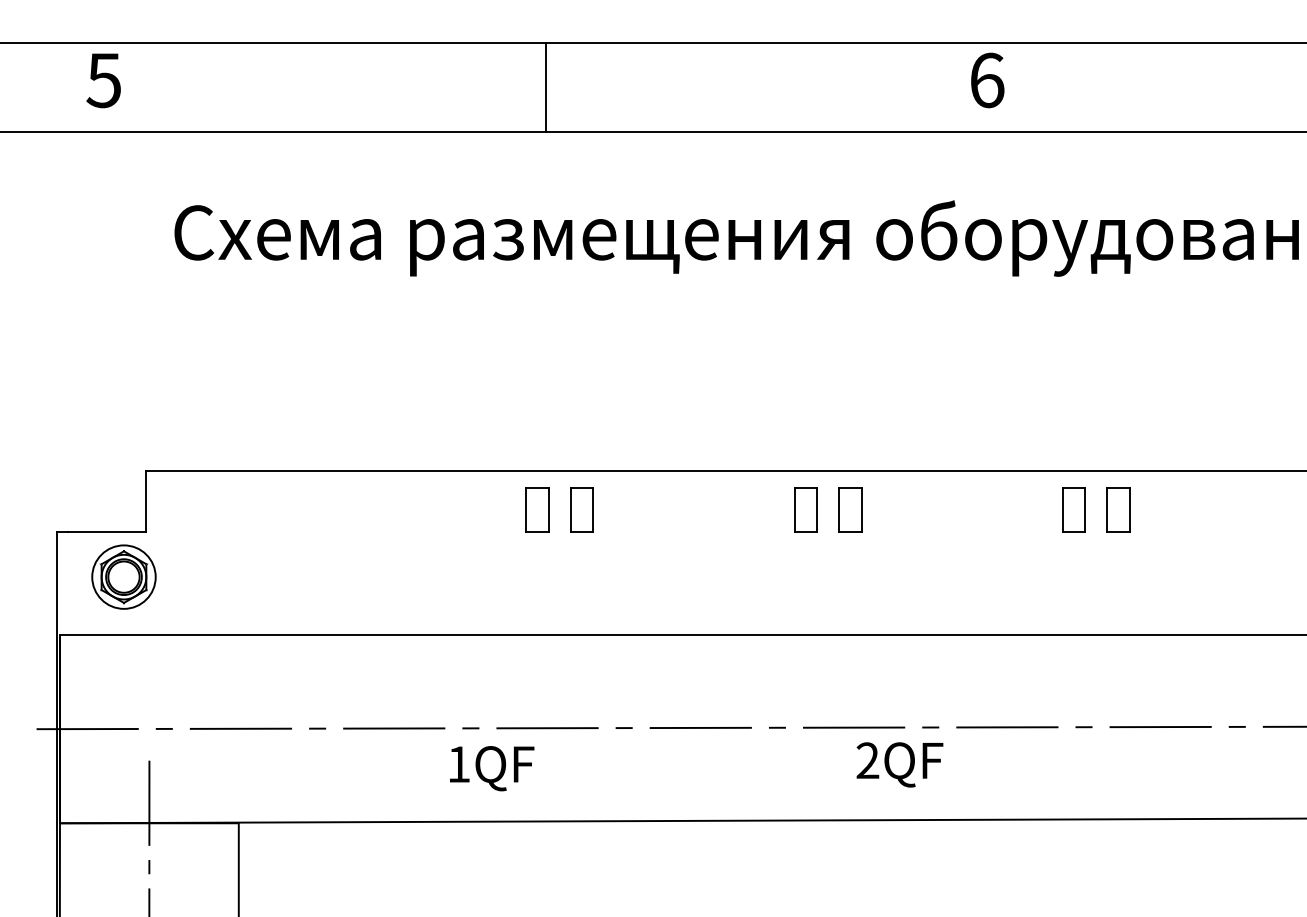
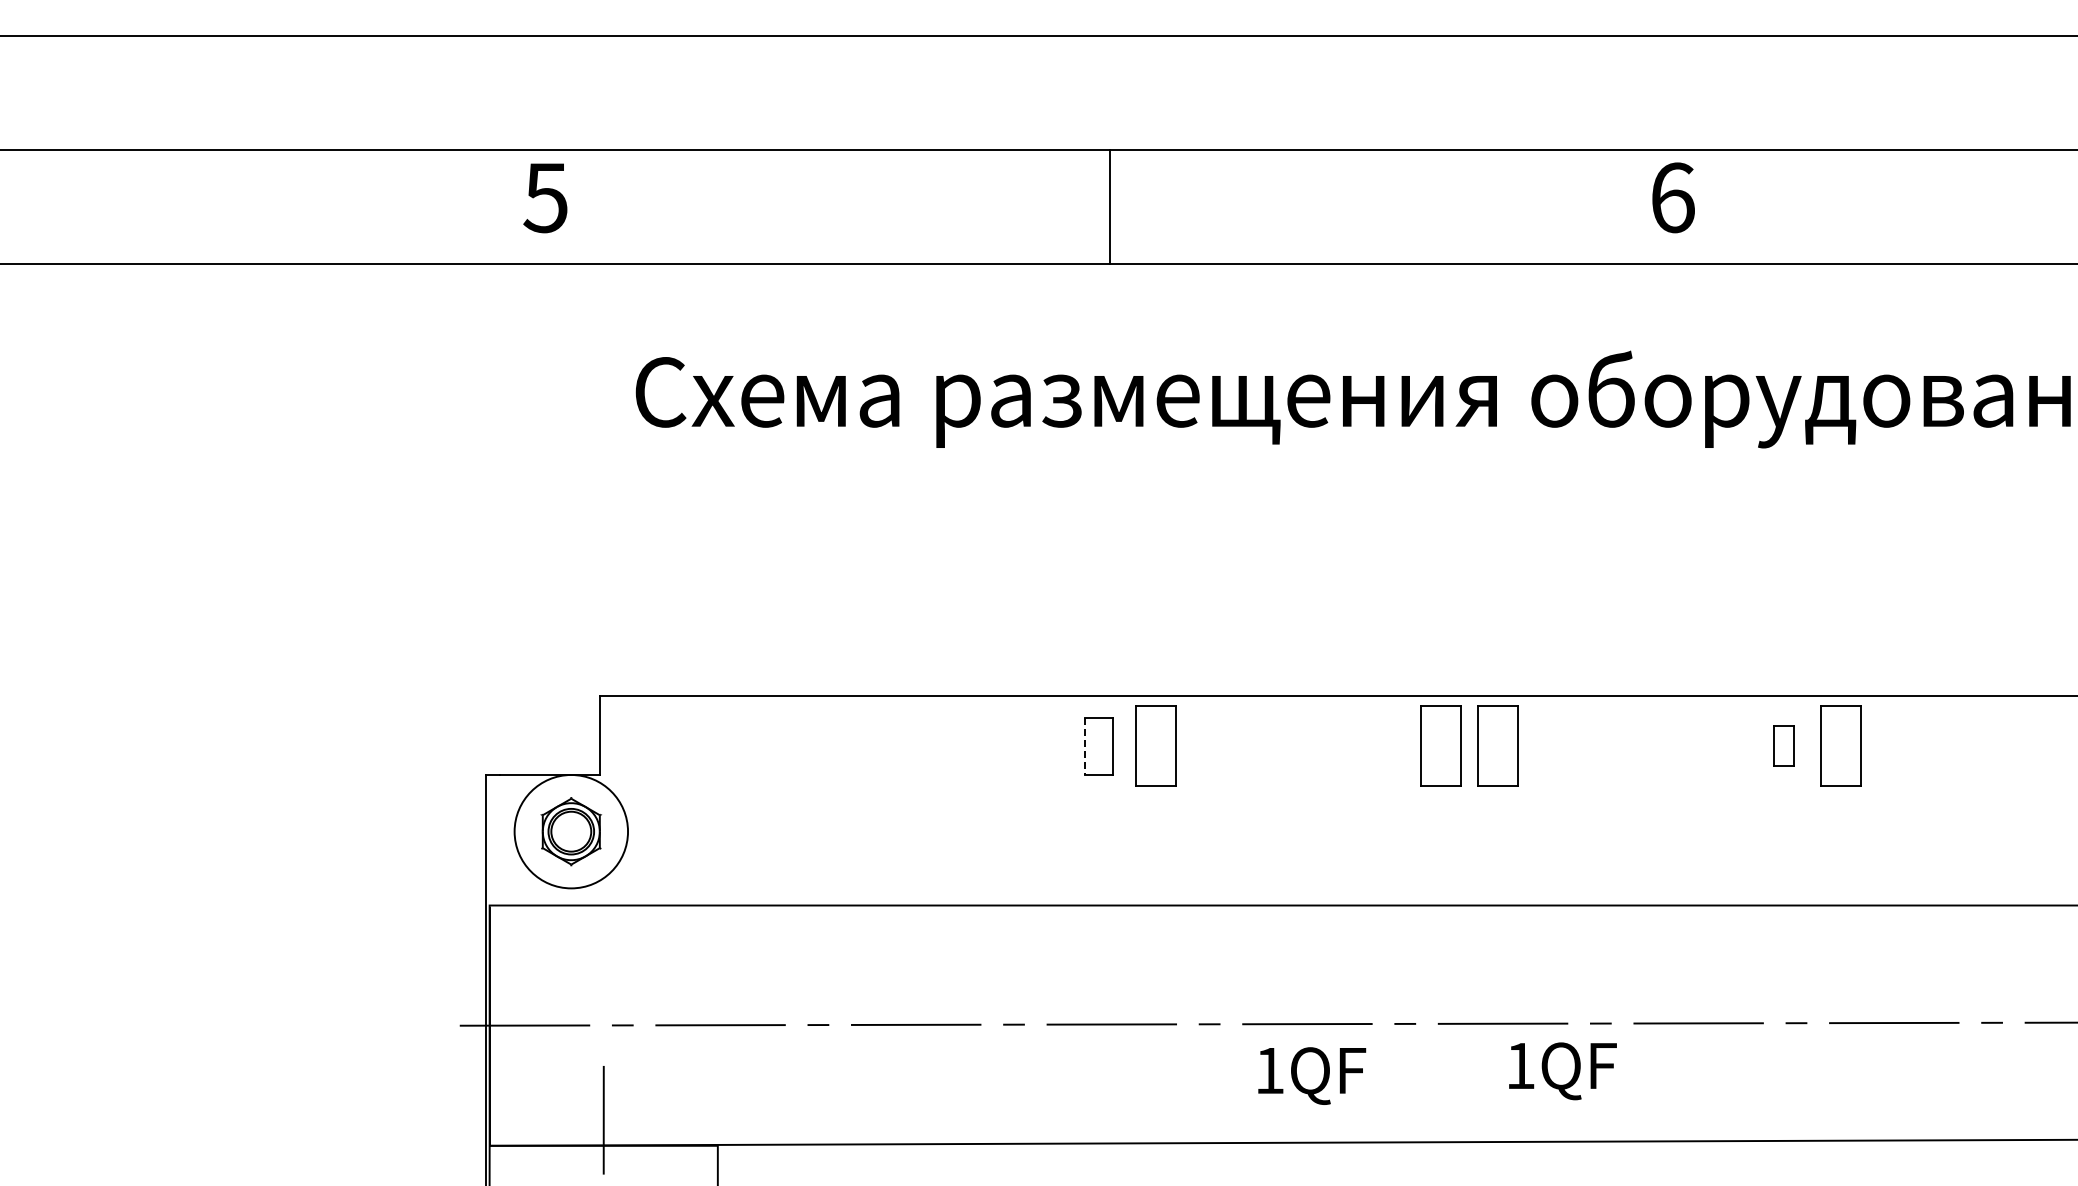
line: (526, 510) -> (1084, 746), solid -> dashed
part: (581, 510) -> (1155, 746), size x1.4
part: (805, 510) -> (1441, 746), size x1.4
part: (850, 510) -> (1498, 746), size x1.4
part: (1073, 510) -> (1783, 746), size x0.7
part: (1118, 510) -> (1840, 746), size x1.4
circle: (123, 576) -> (570, 831), size x1.4
text: (867, 760) -> (1520, 1065), 2QF -> 1QF
text: (492, 768) -> (1312, 1075), moved

